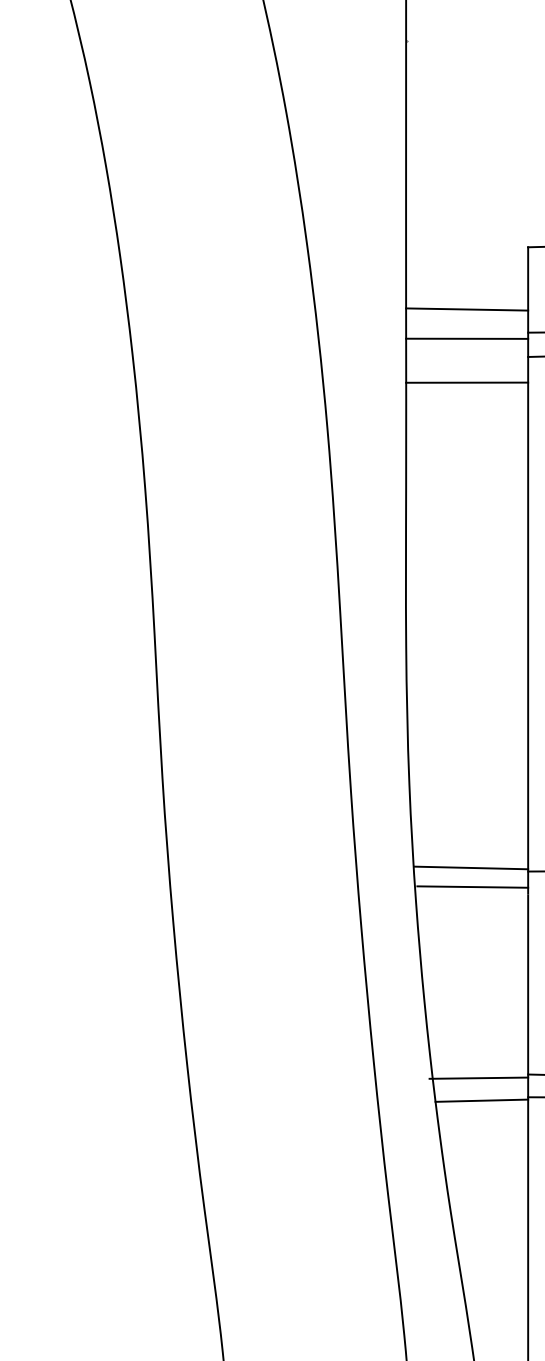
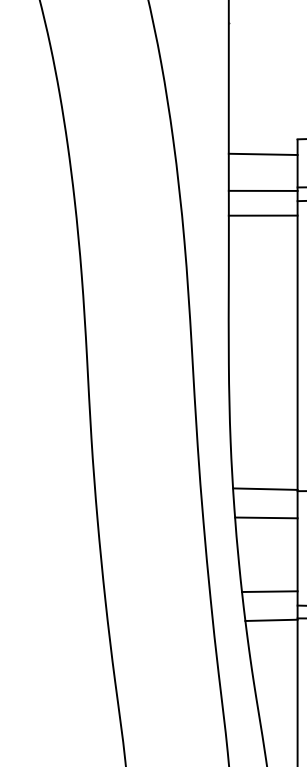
line: (465, 309) -> (262, 154), moved
line: (472, 886) -> (266, 517), moved
line: (478, 1077) -> (269, 591), moved

